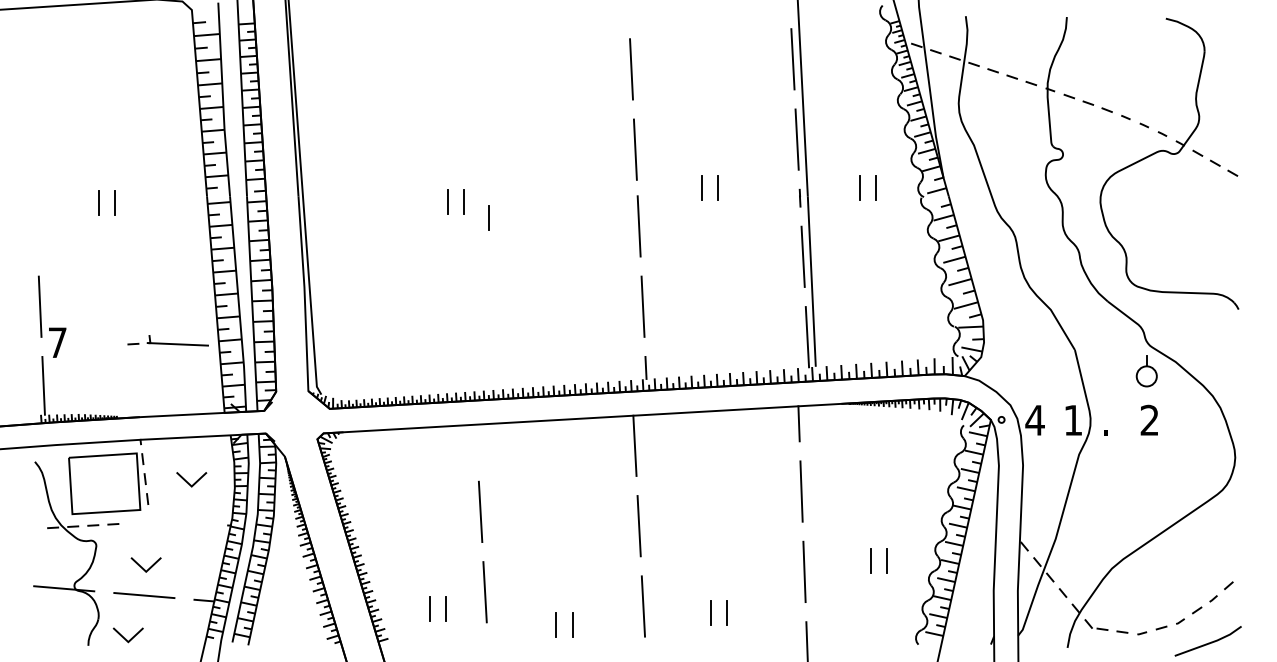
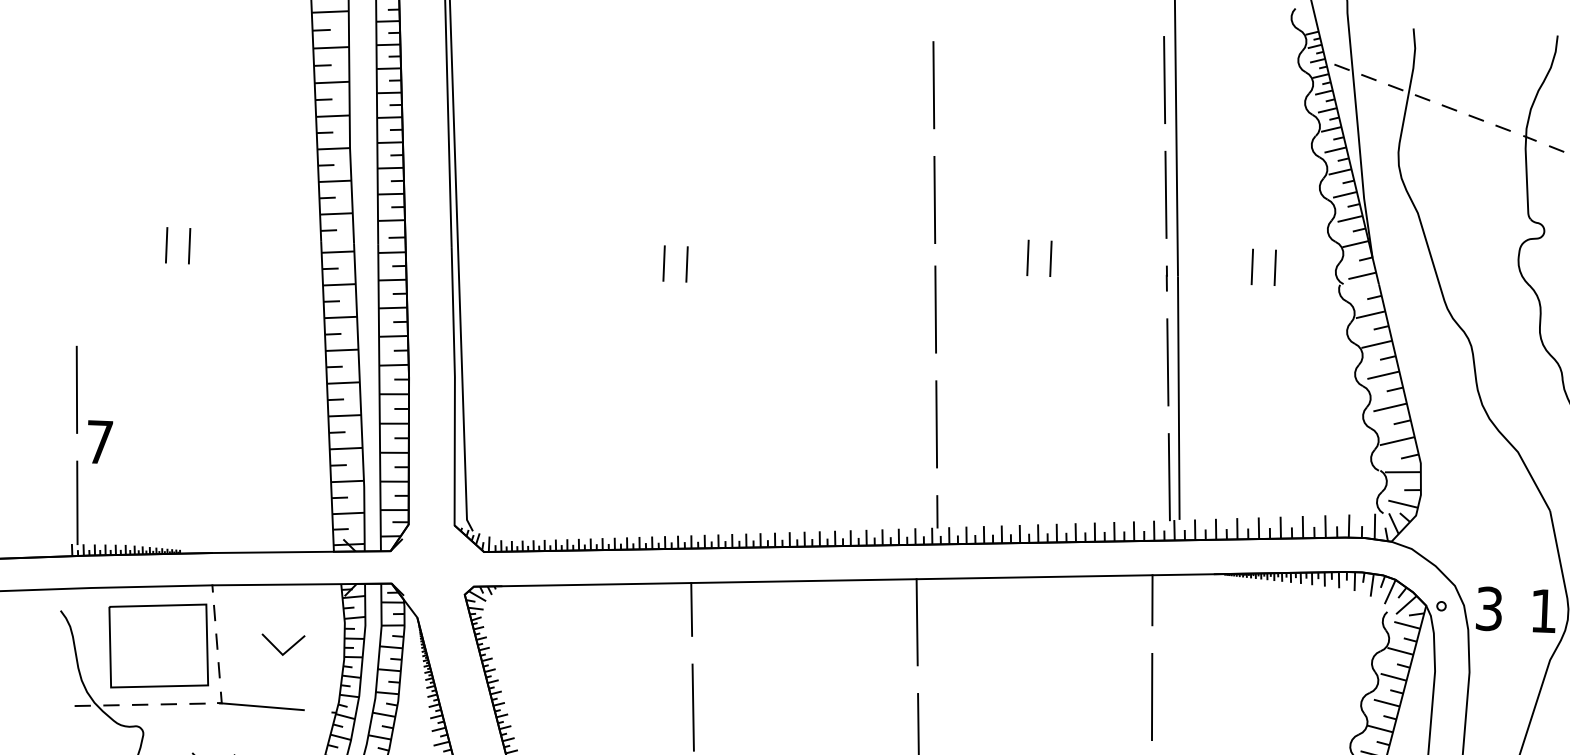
line: (488, 217) -> (721, 288), removed
part: (167, 340) -> (246, 700), moved
text: (1034, 419) -> (1488, 607), 4 -> 3
line: (476, 442) -> (691, 608), added

